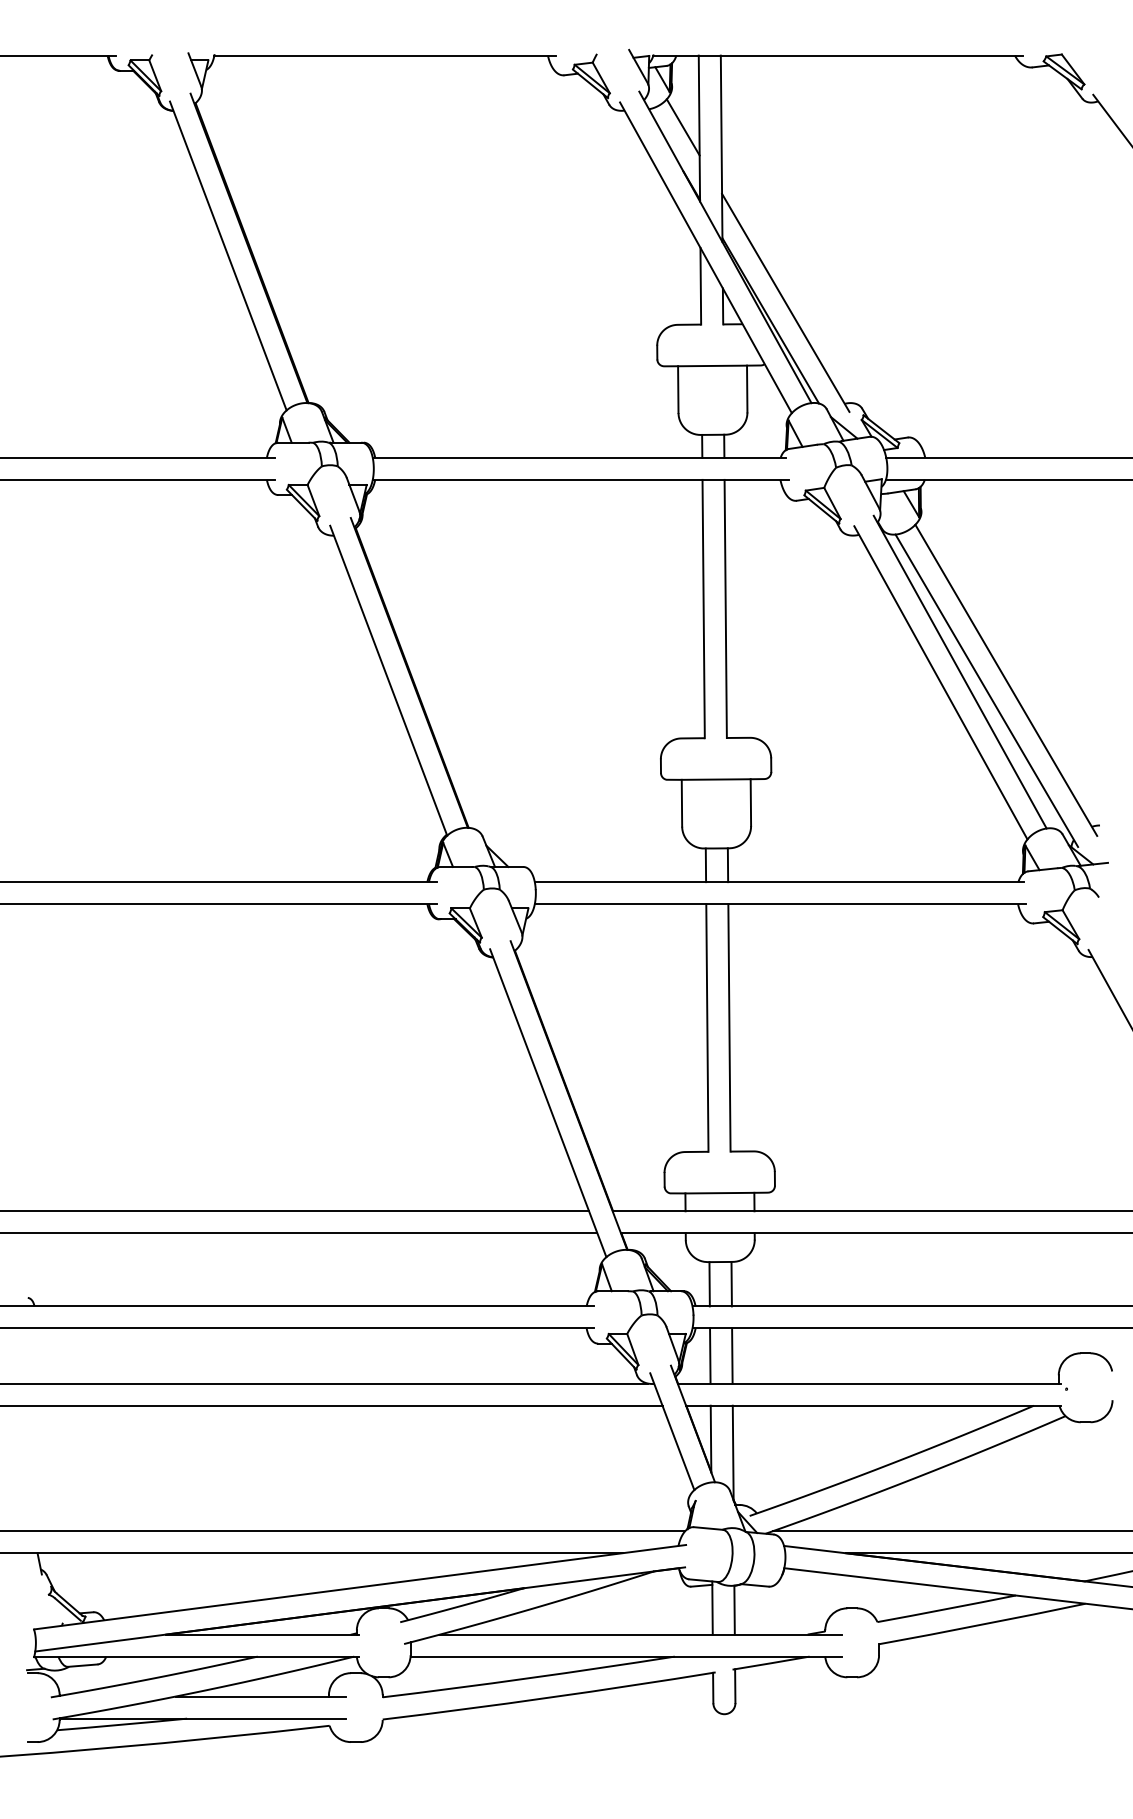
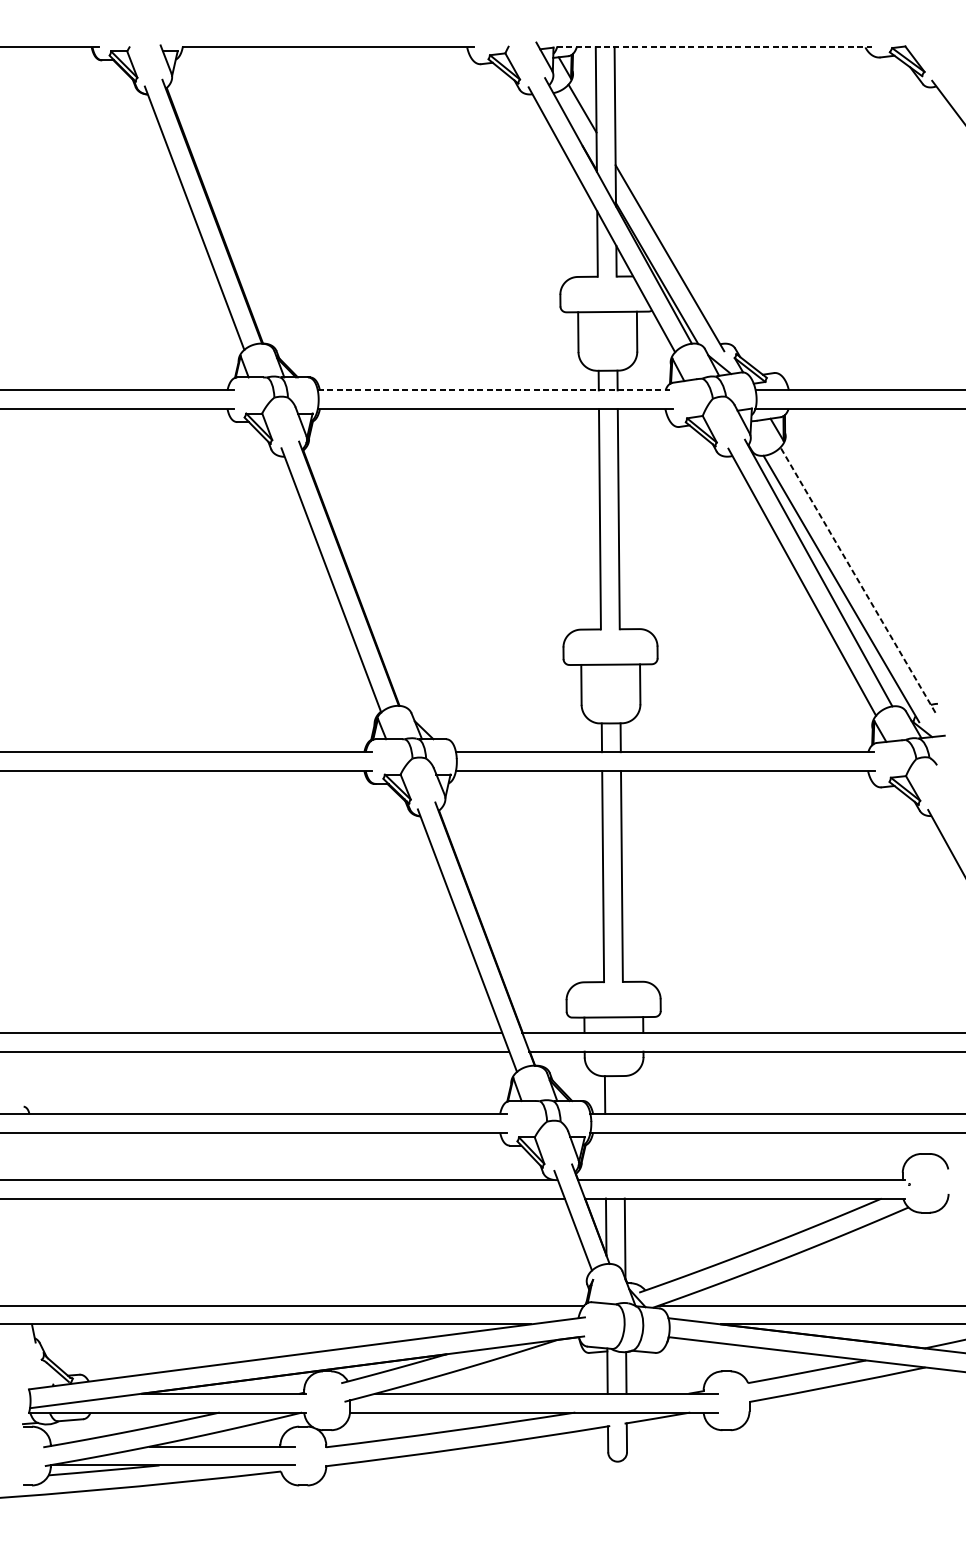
line: (837, 55) -> (714, 47), solid -> dashed
line: (579, 457) -> (494, 390), solid -> dashed
line: (1006, 679) -> (858, 579), solid -> dashed
line: (731, 1283) -> (623, 1094), removed
line: (710, 1355) -> (605, 1155), removed
line: (732, 1355) -> (624, 1155), removed

